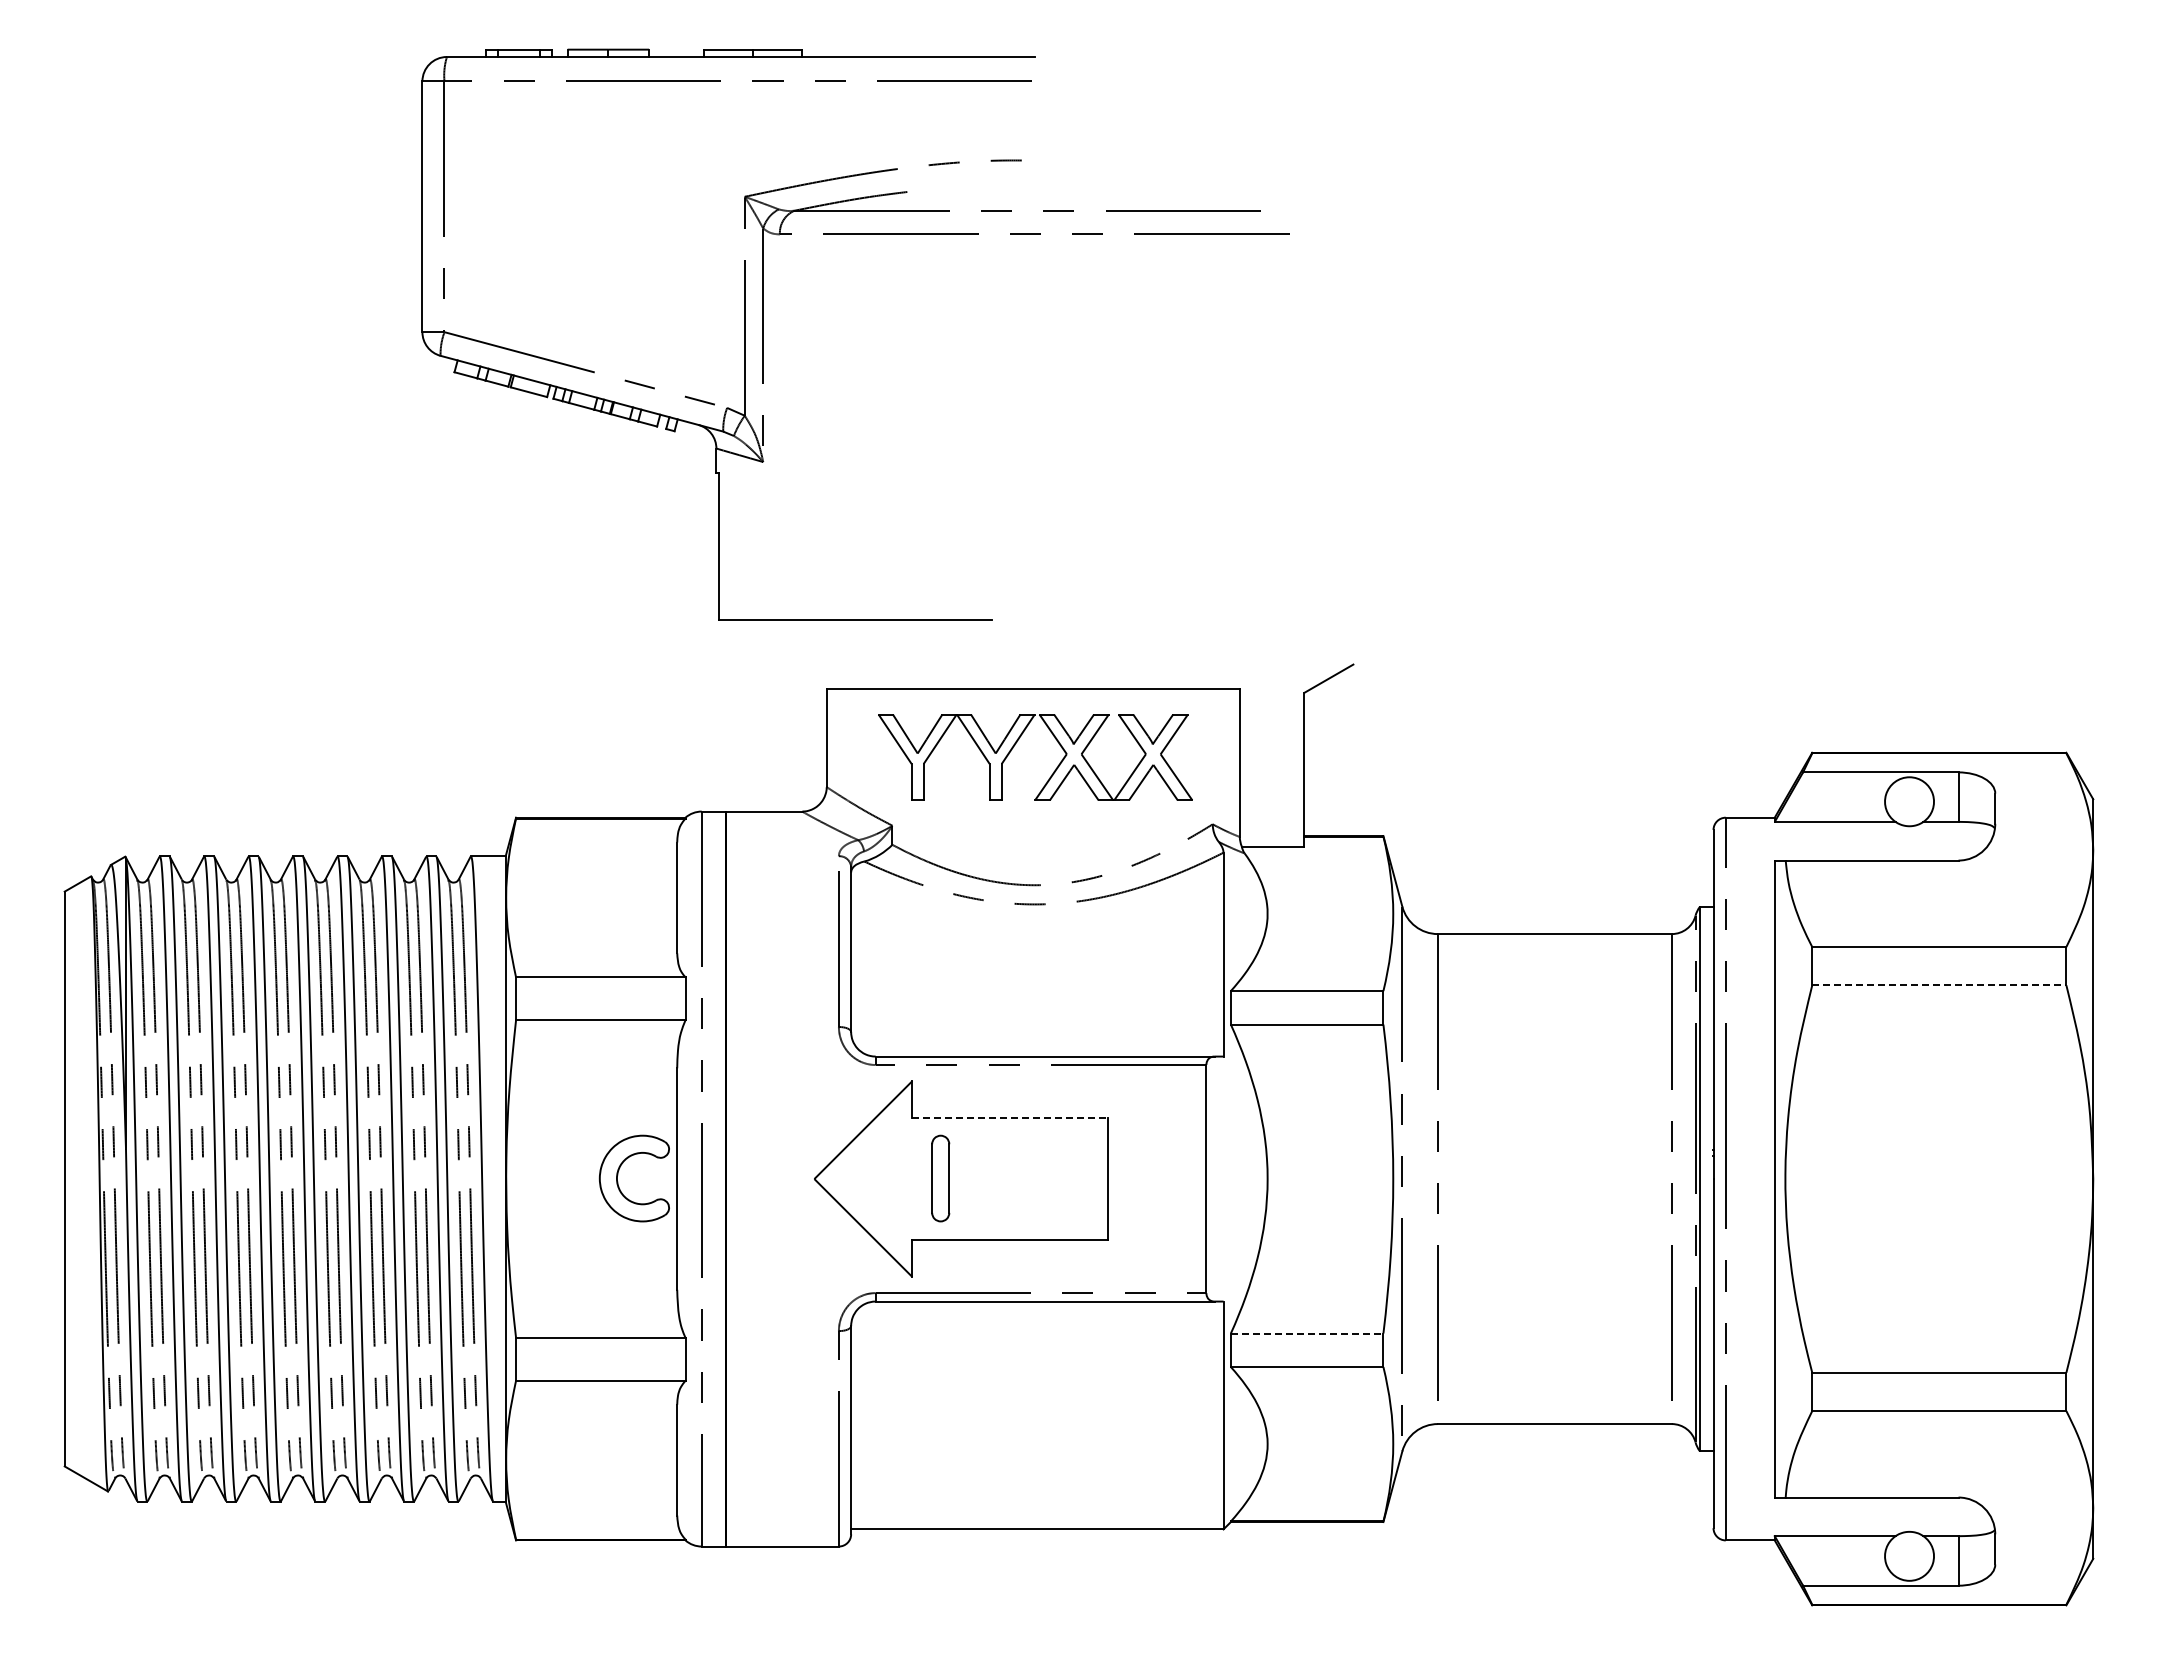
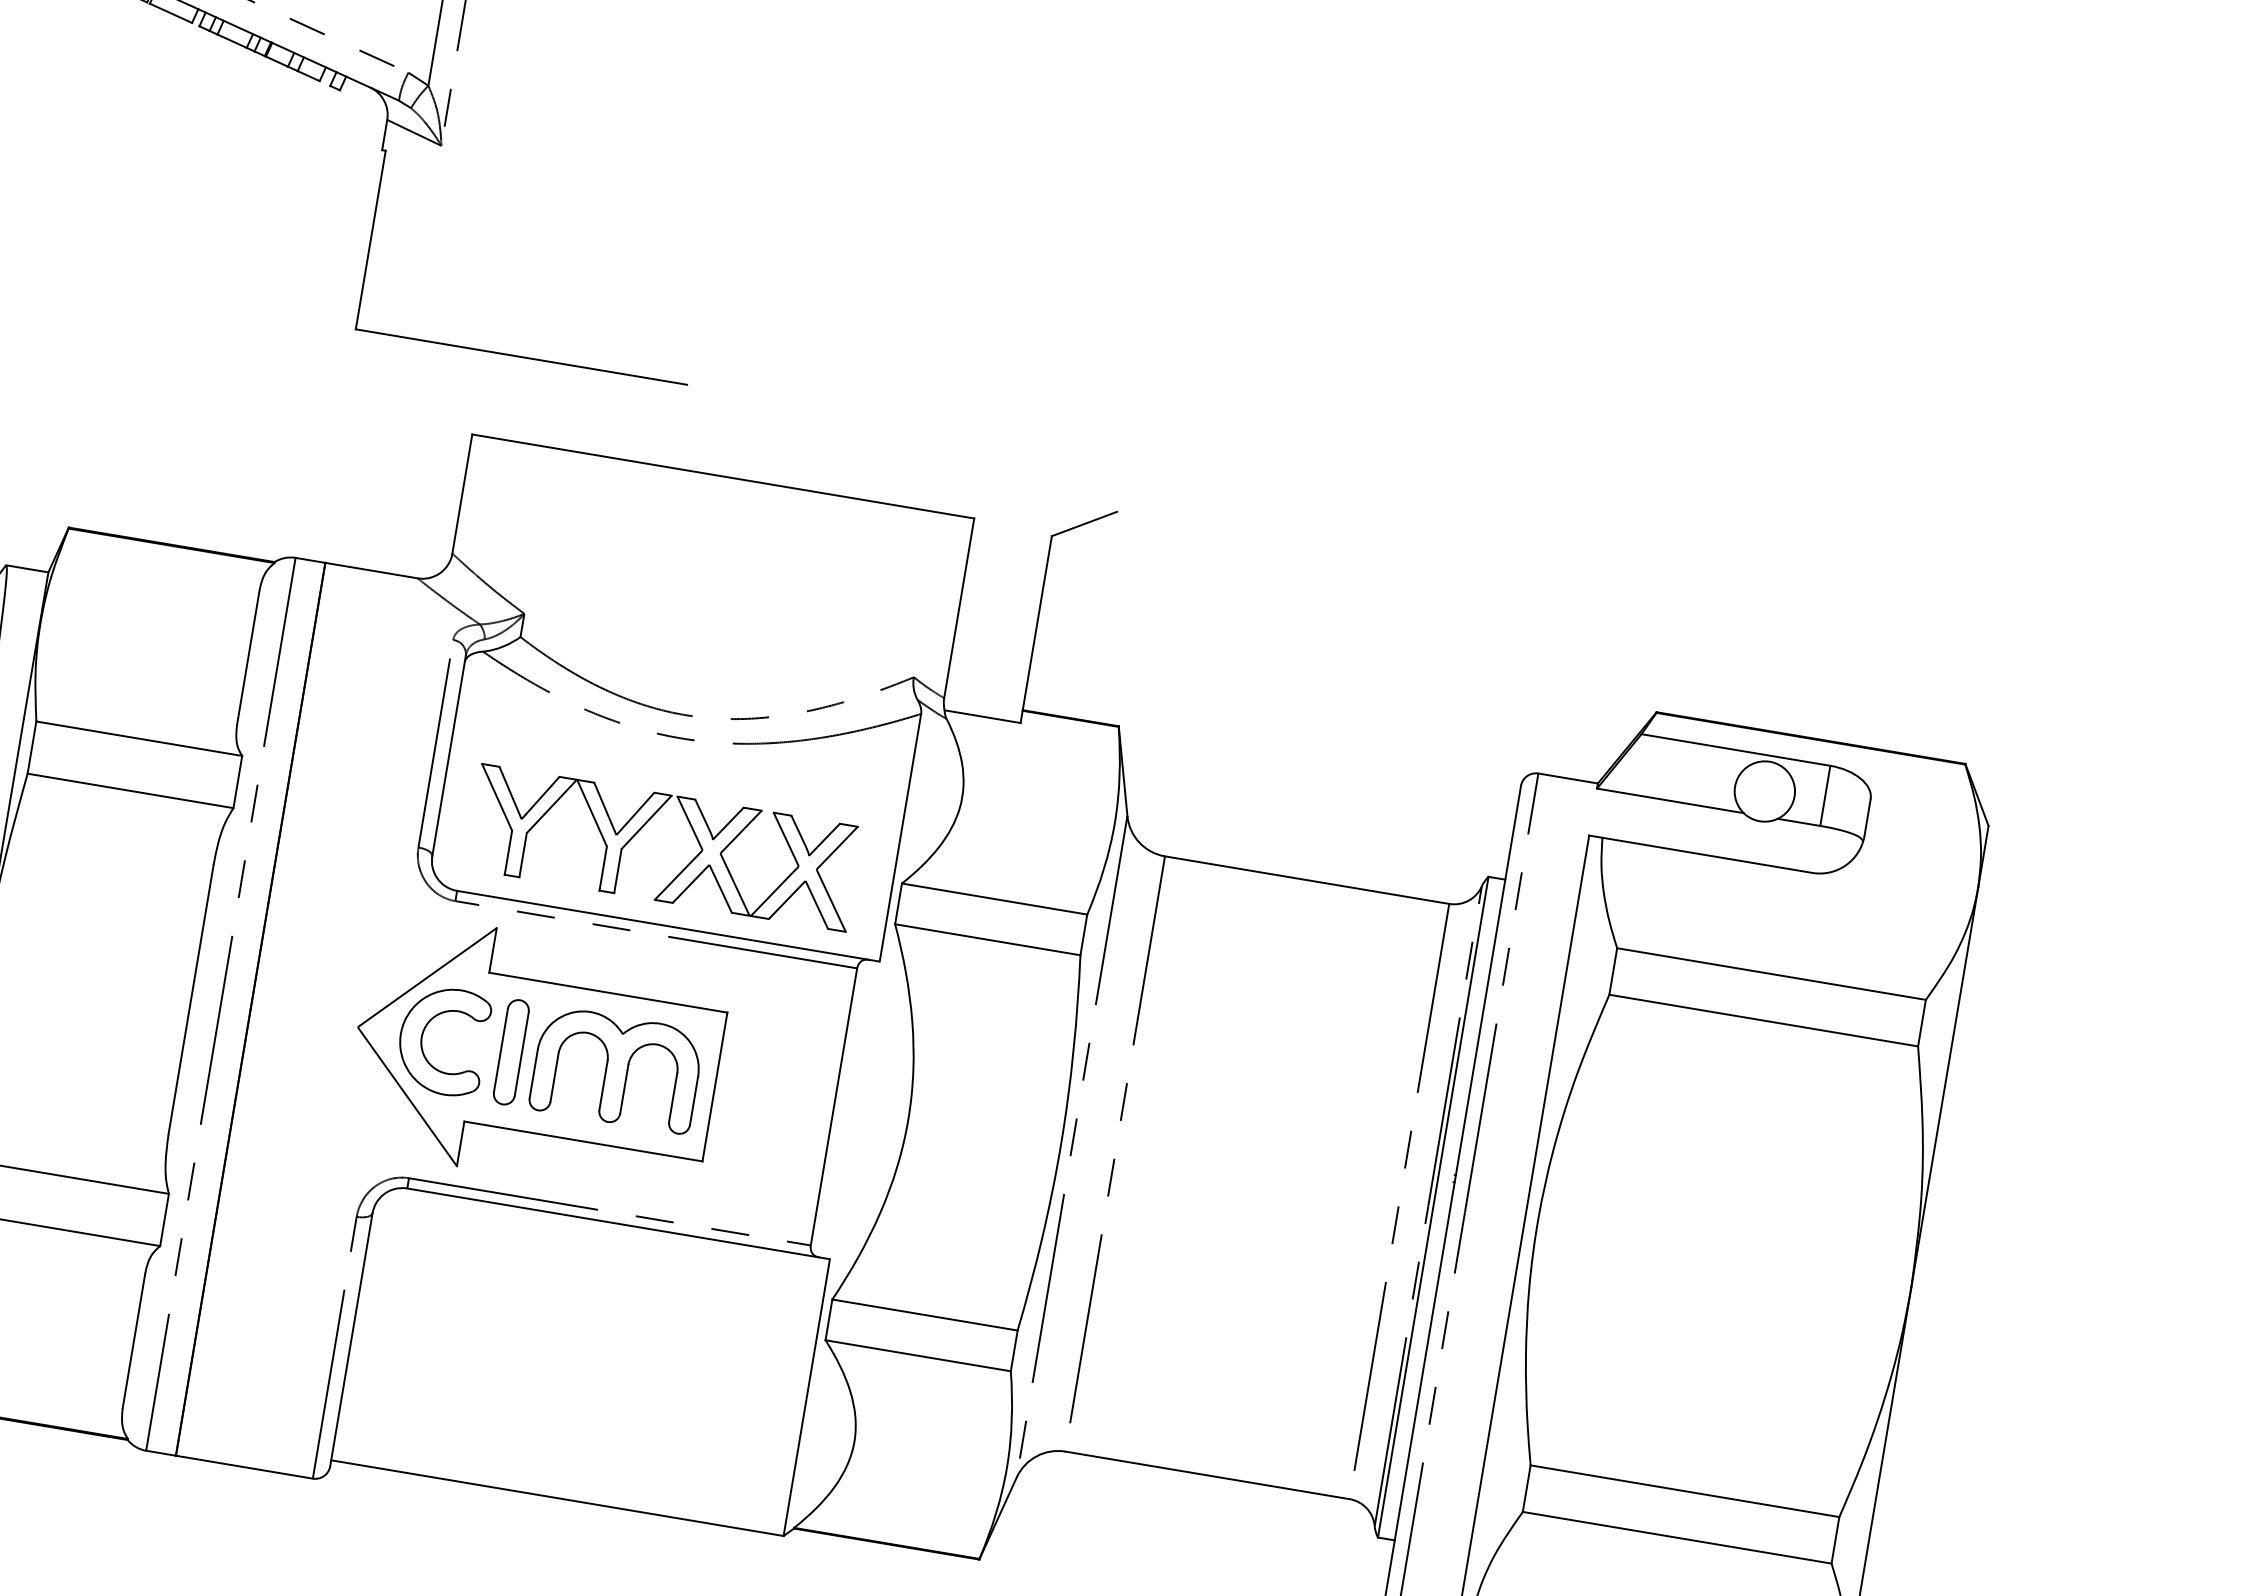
part: (1053, 771) -> (682, 868), moved
line: (1939, 985) -> (1763, 1020), dashed -> solid
line: (1010, 1117) -> (608, 992), dashed -> solid
part: (618, 1175) -> (424, 1033), moved
part: (1027, 1178) -> (616, 1069), added
line: (1307, 1333) -> (925, 1315), dashed -> solid

